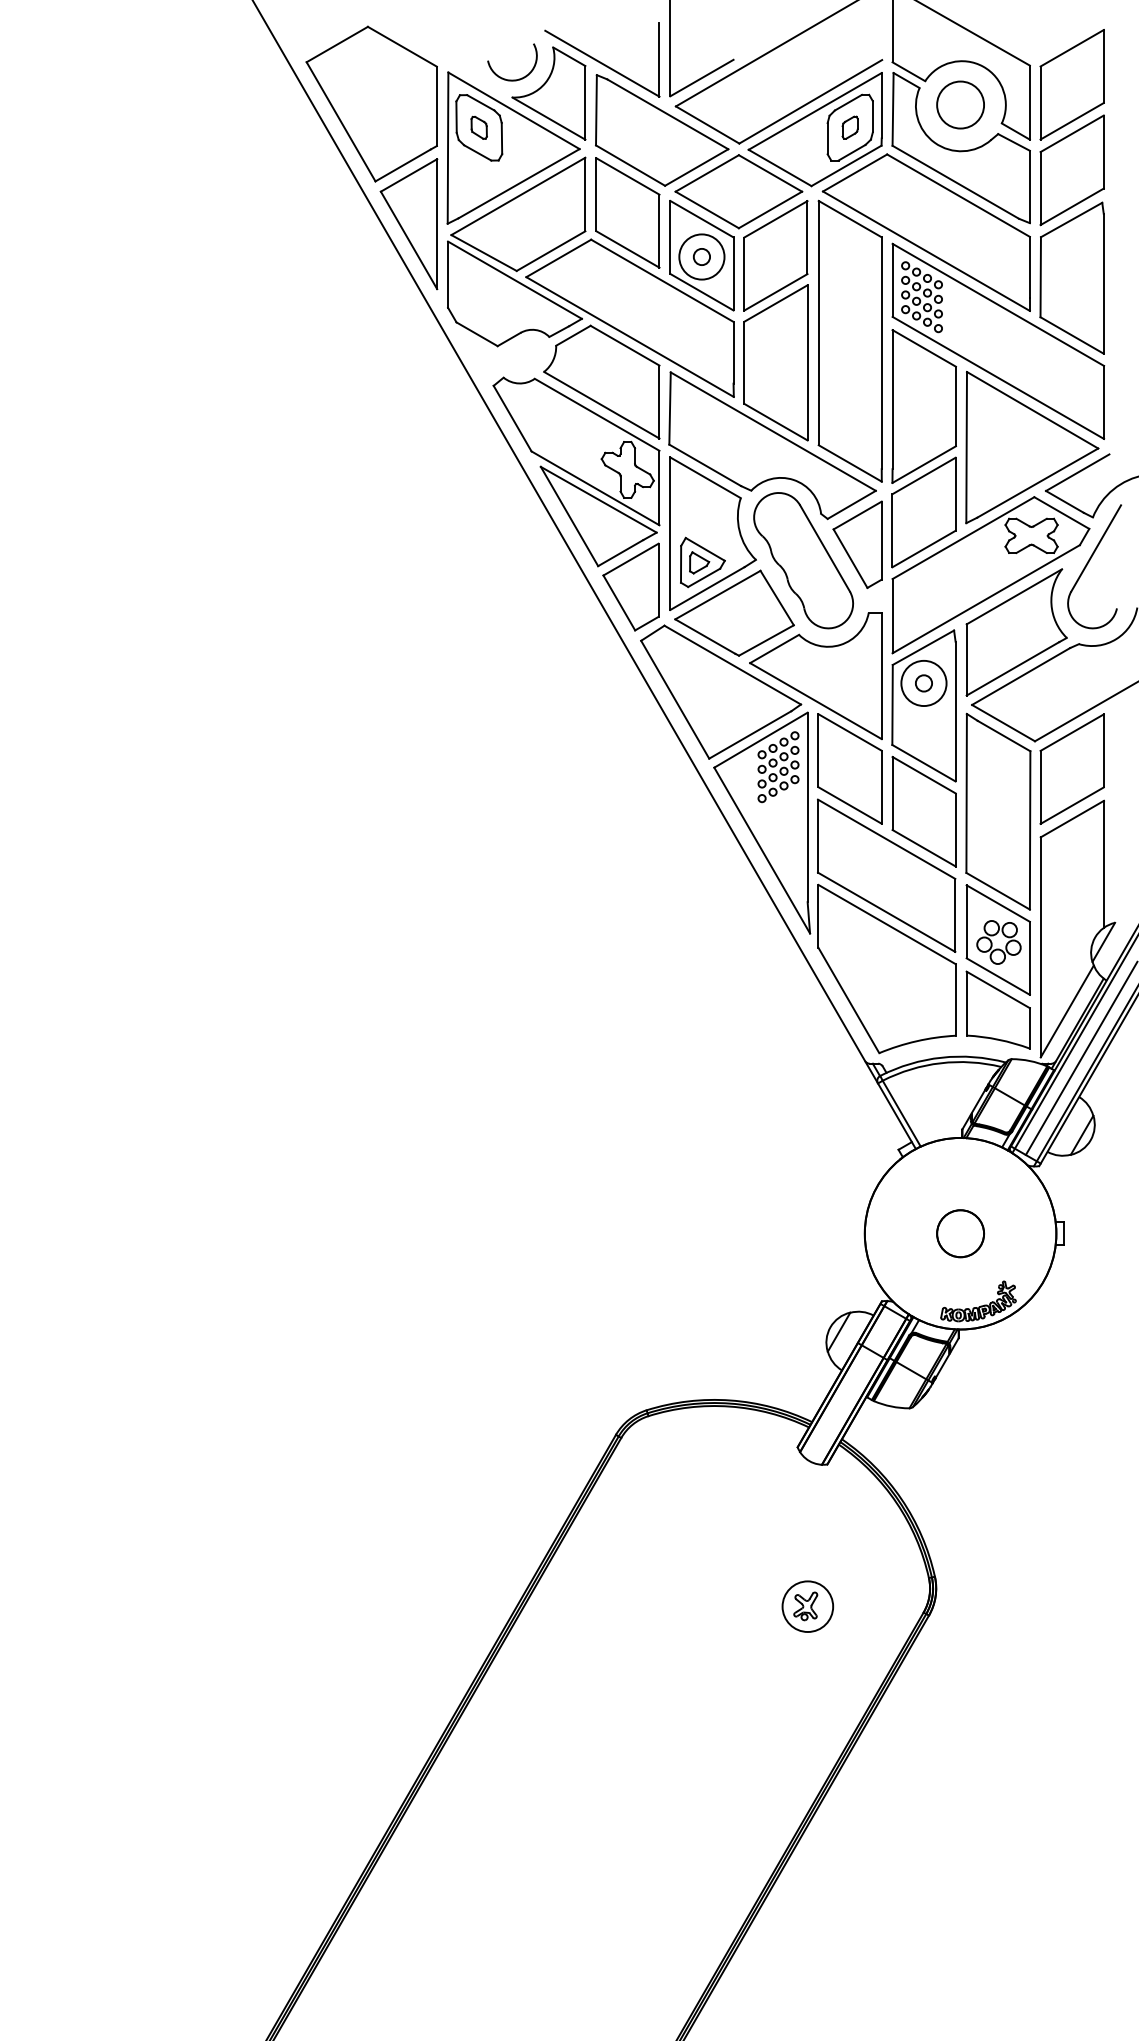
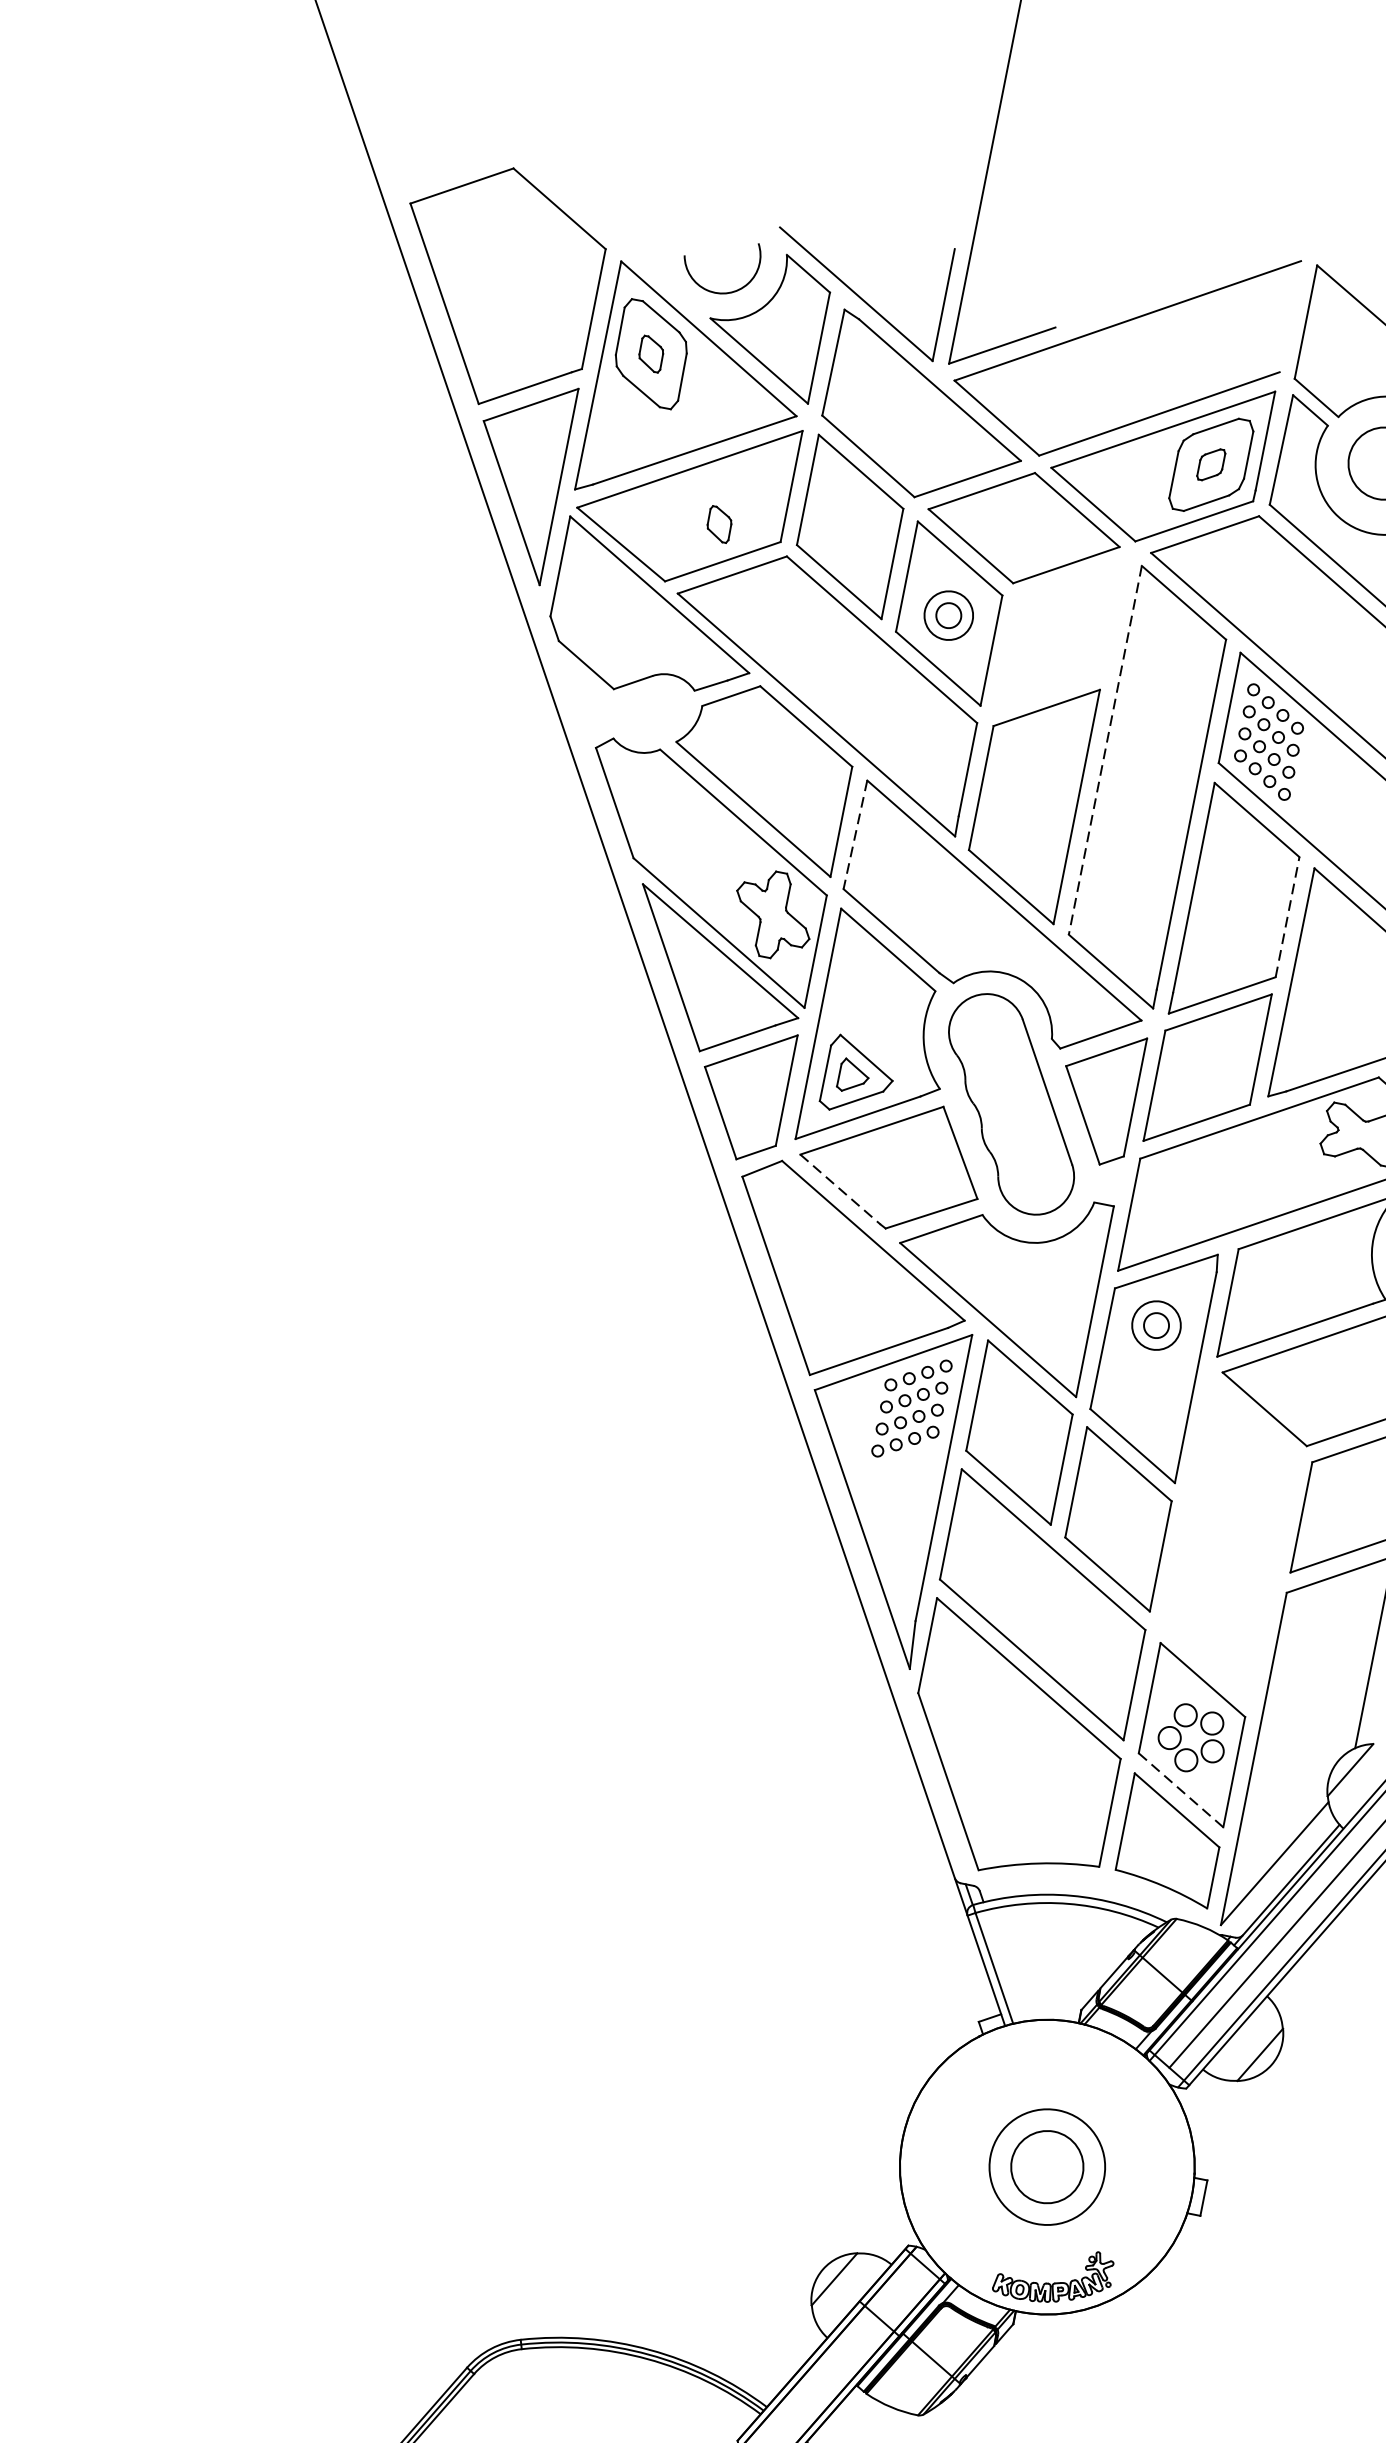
part: (543, 227) -> (718, 523), added
part: (775, 255) -> (1060, 635), removed
circle: (701, 256) -> (948, 614), size x0.7
line: (818, 323) -> (1104, 750), solid -> dashed
line: (955, 406) -> (1286, 917), solid -> dashed
line: (670, 409) -> (855, 836), solid -> dashed
line: (705, 636) -> (840, 1189), solid -> dashed
circle: (923, 683) -> (1155, 1325), size x0.7
part: (998, 811) -> (1230, 1541), removed
line: (998, 976) -> (1181, 1790), solid -> dashed
circle: (960, 1233) -> (1047, 2166), size x1.6

